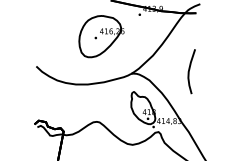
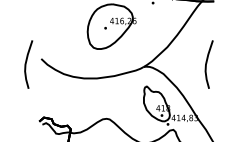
curve: (22, 71) -> (26, 64), added

